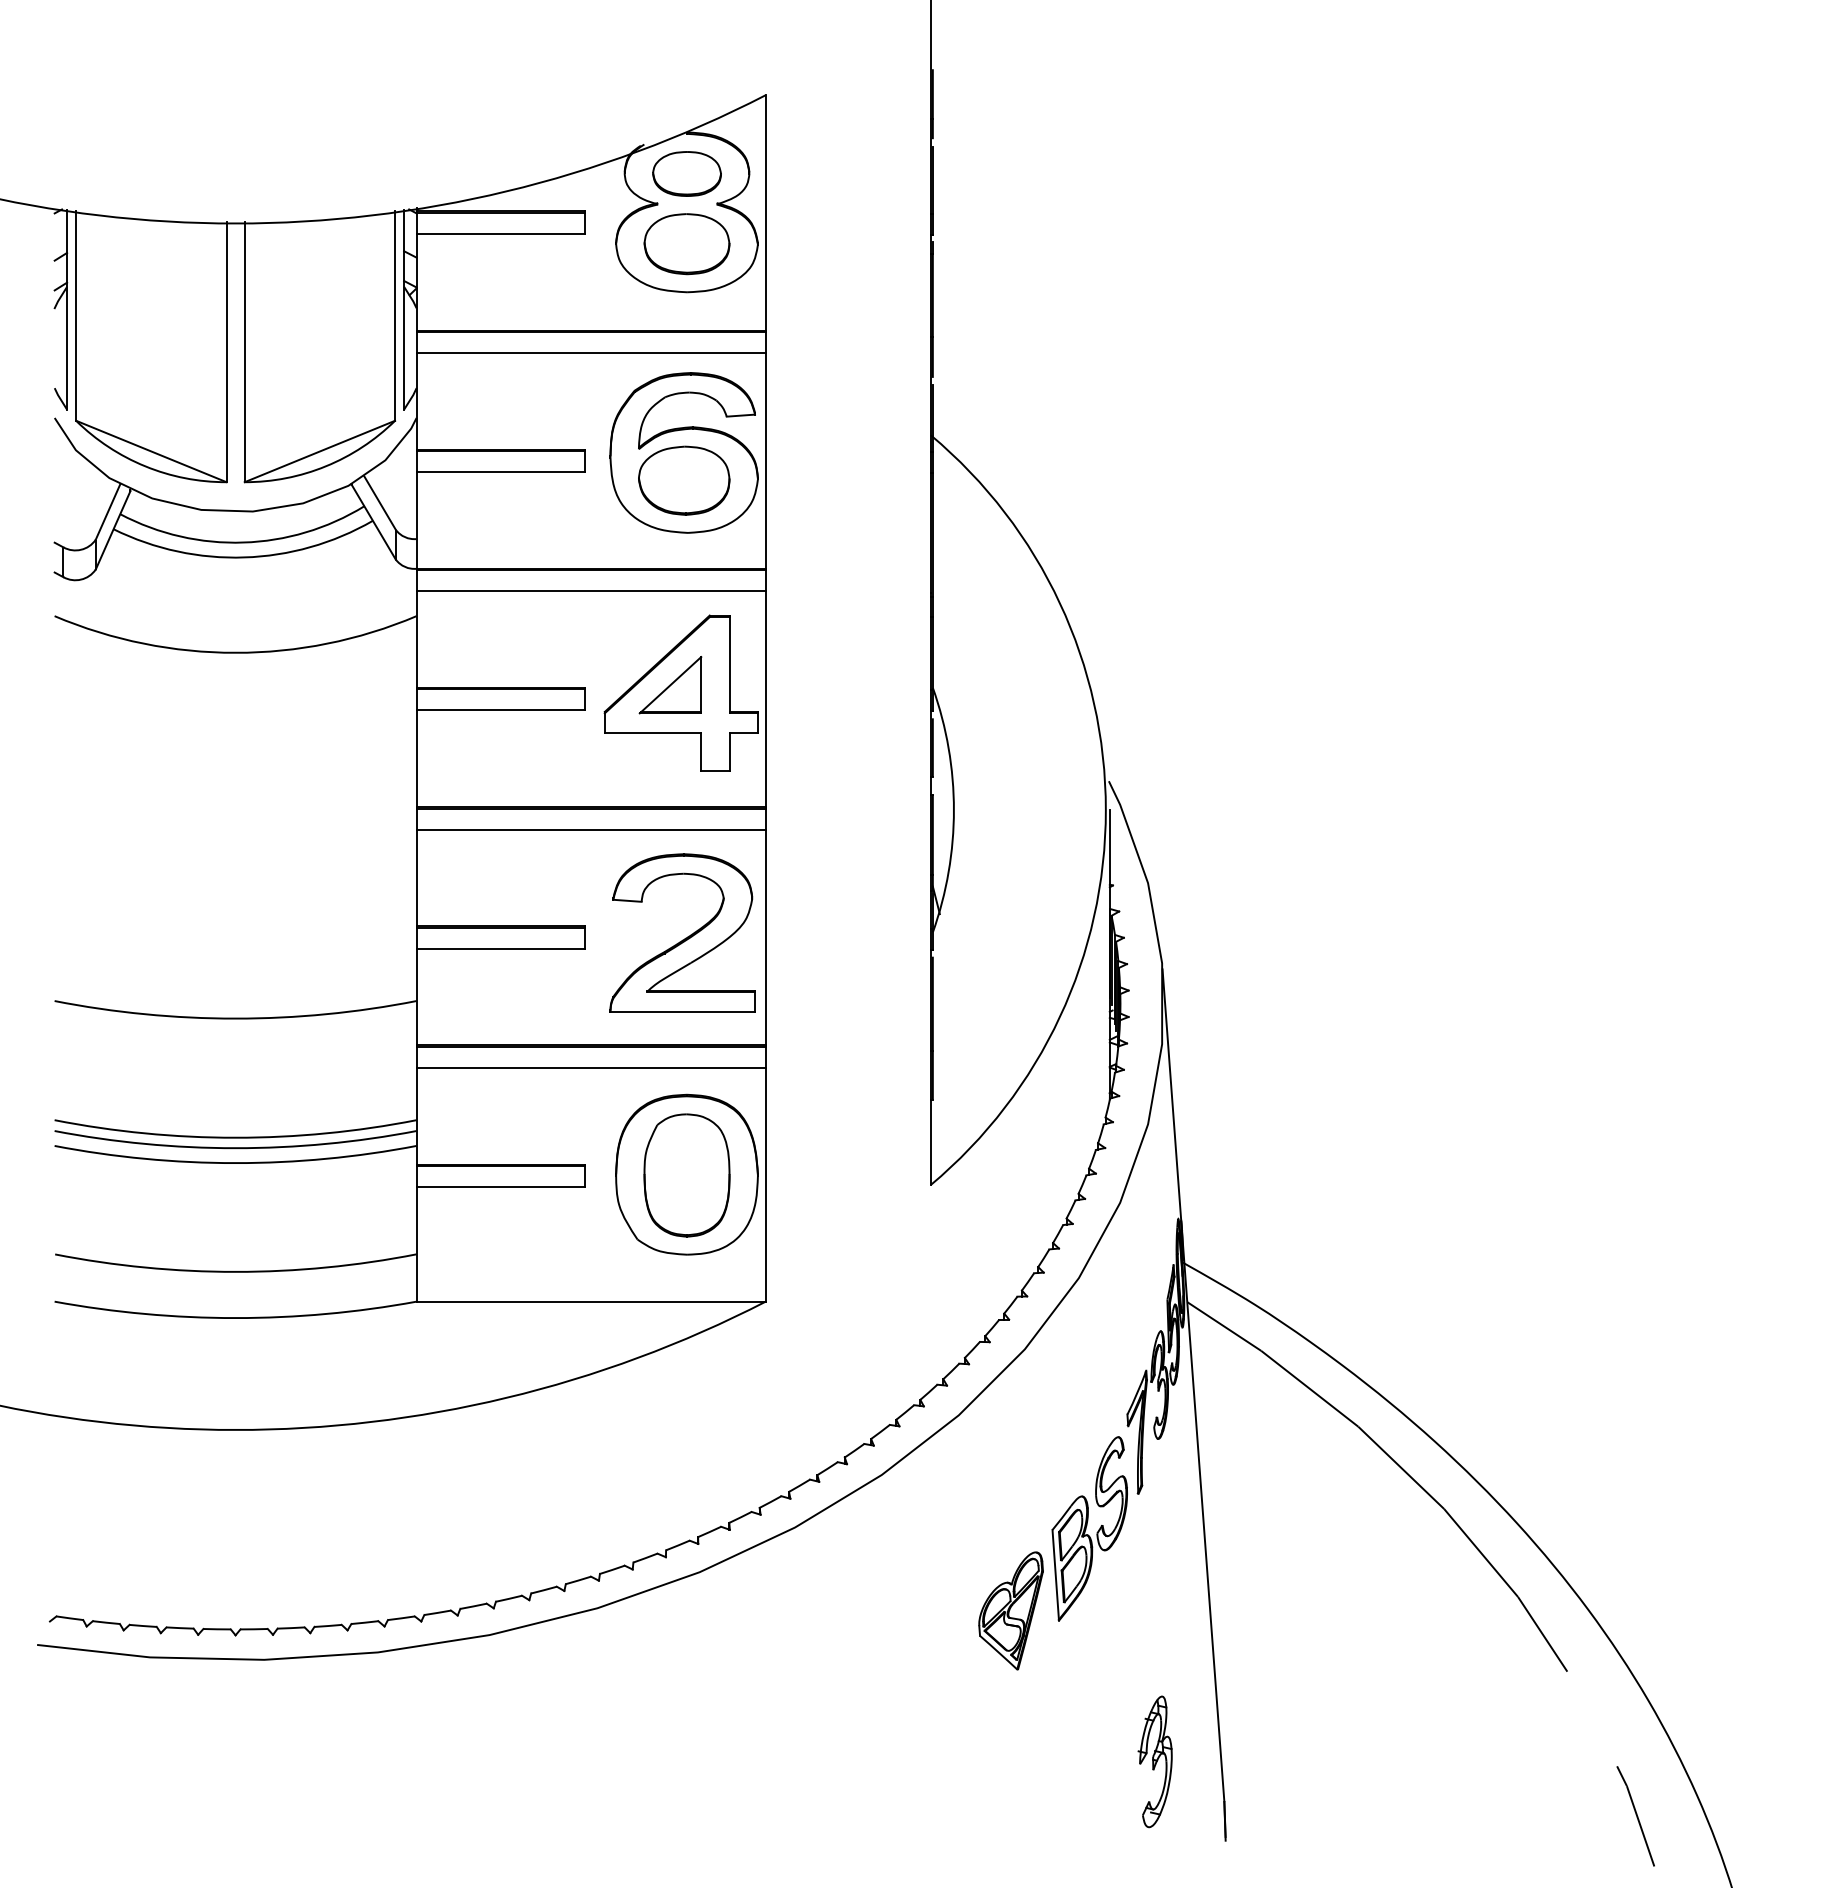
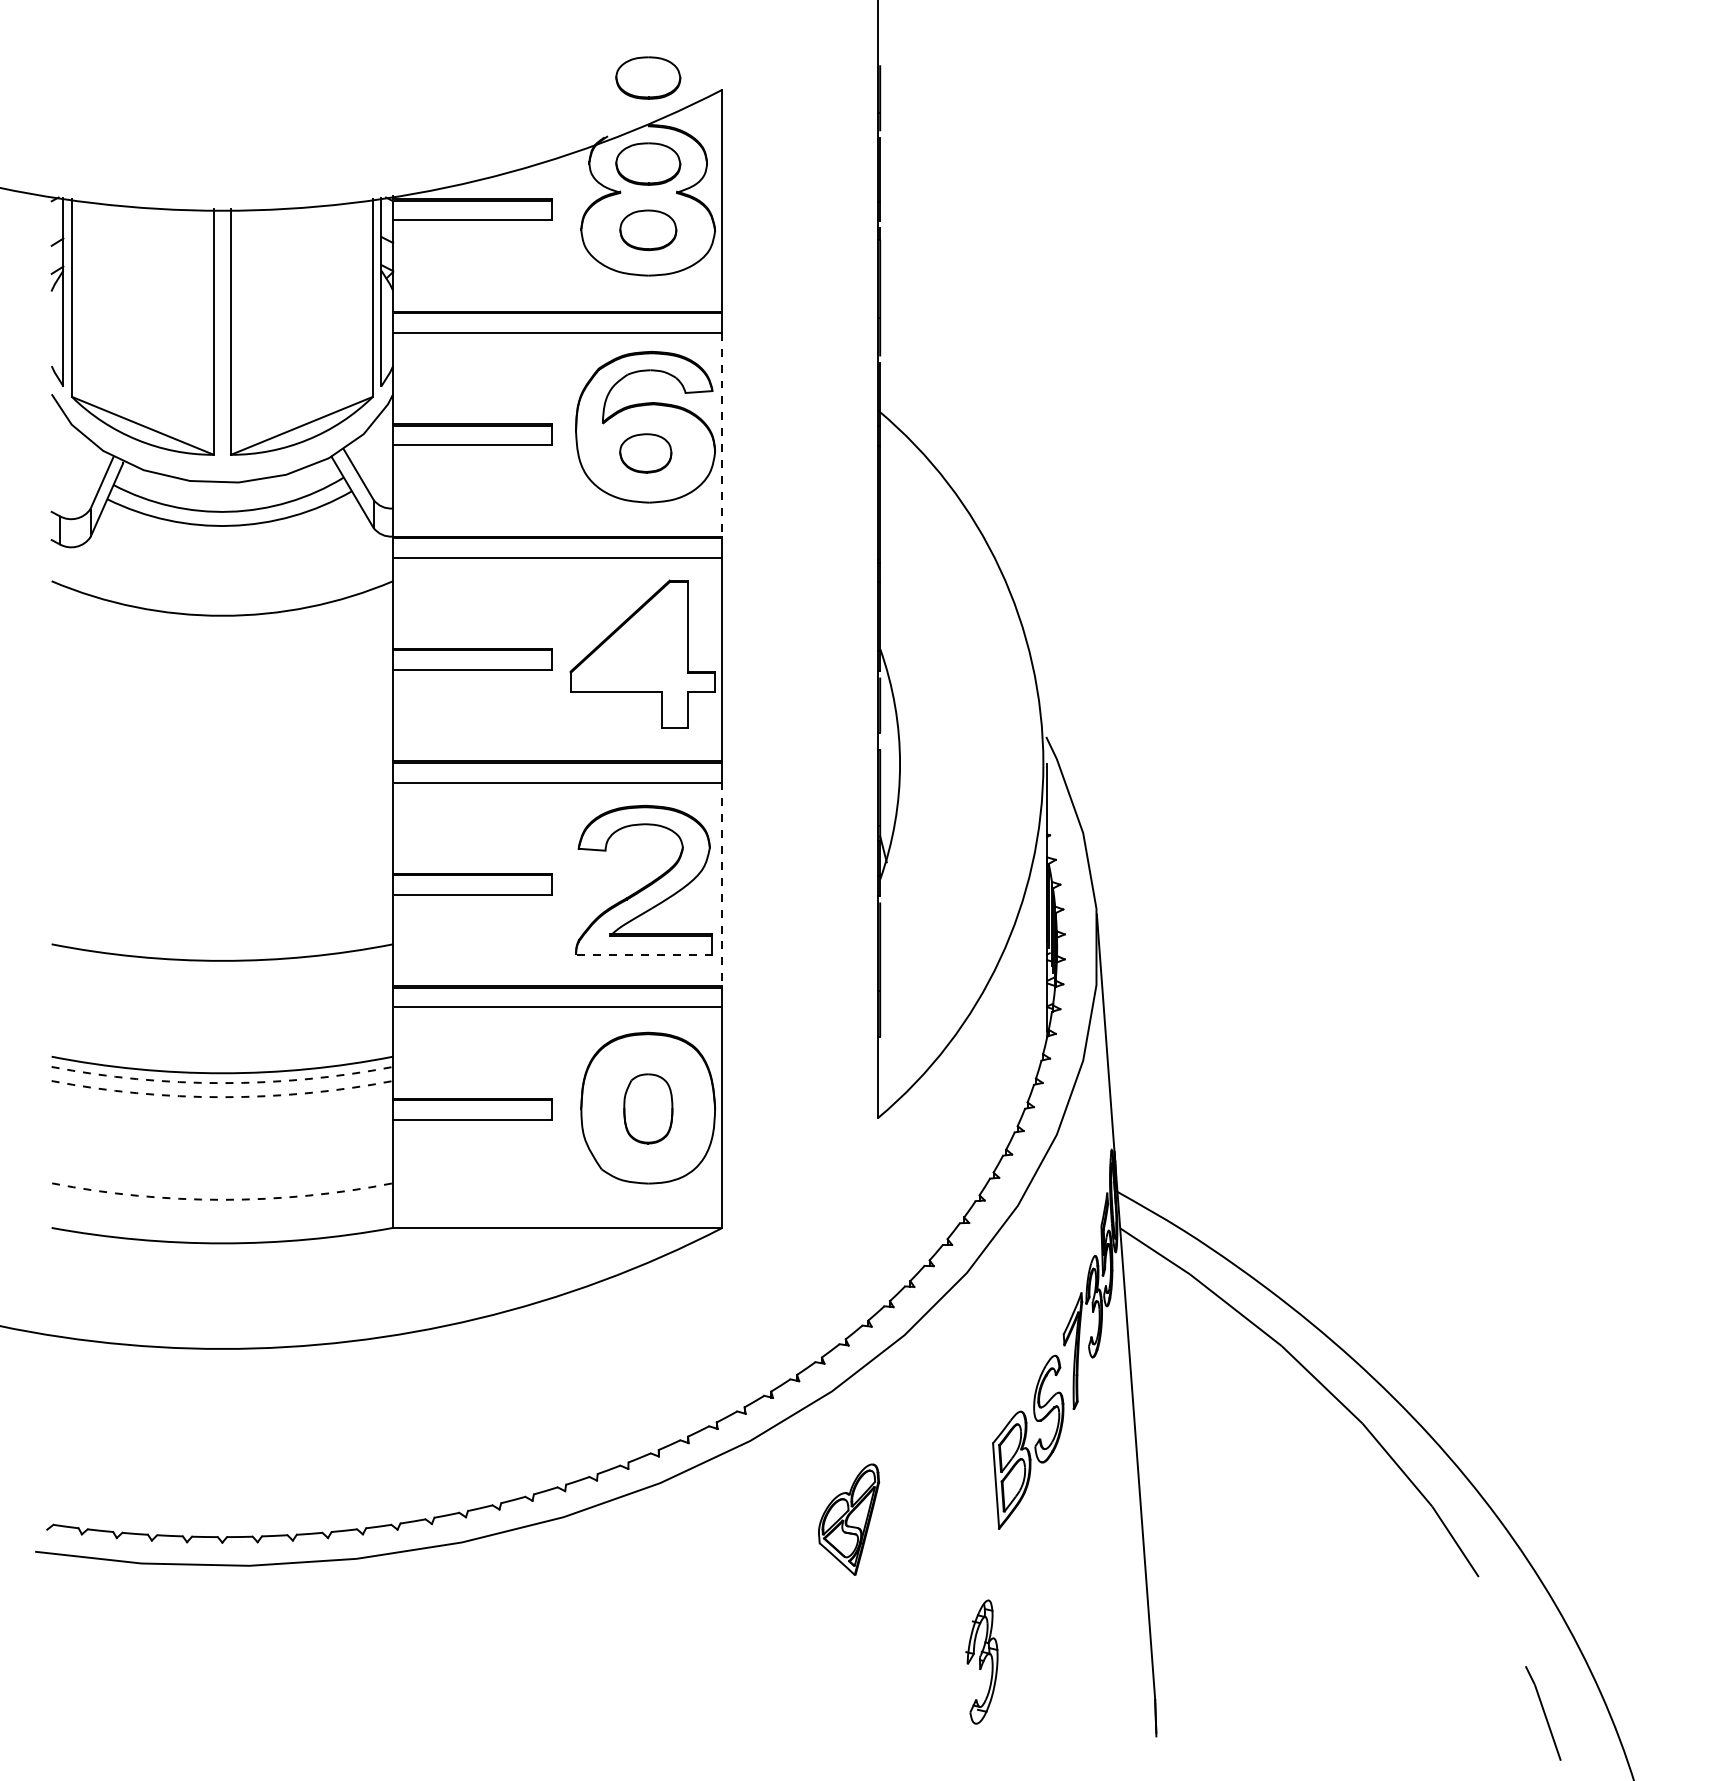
part: (687, 82) -> (648, 77), added
part: (687, 244) -> (648, 230), size x0.7
line: (765, 460) -> (722, 434), solid -> dashed
part: (684, 480) -> (645, 453), size x0.6
part: (670, 684) -> (632, 645), removed
line: (765, 937) -> (722, 884), solid -> dashed
line: (681, 1011) -> (643, 954), solid -> dashed
arc: (235, 1148) -> (222, 1083), solid -> dashed
arc: (235, 1163) -> (222, 1097), solid -> dashed
part: (687, 1175) -> (648, 1108), size x0.6
arc: (235, 1271) -> (222, 1199), solid -> dashed
part: (1011, 1610) -> (849, 1519), moved
part: (1154, 1761) -> (981, 1661), moved

